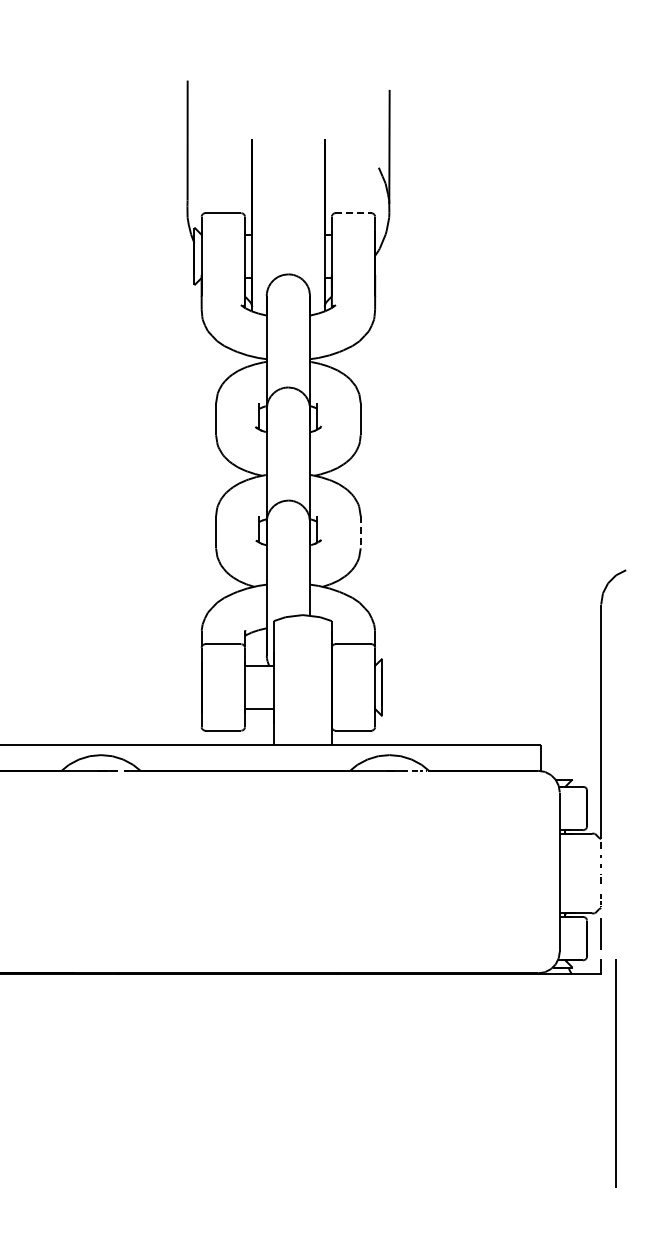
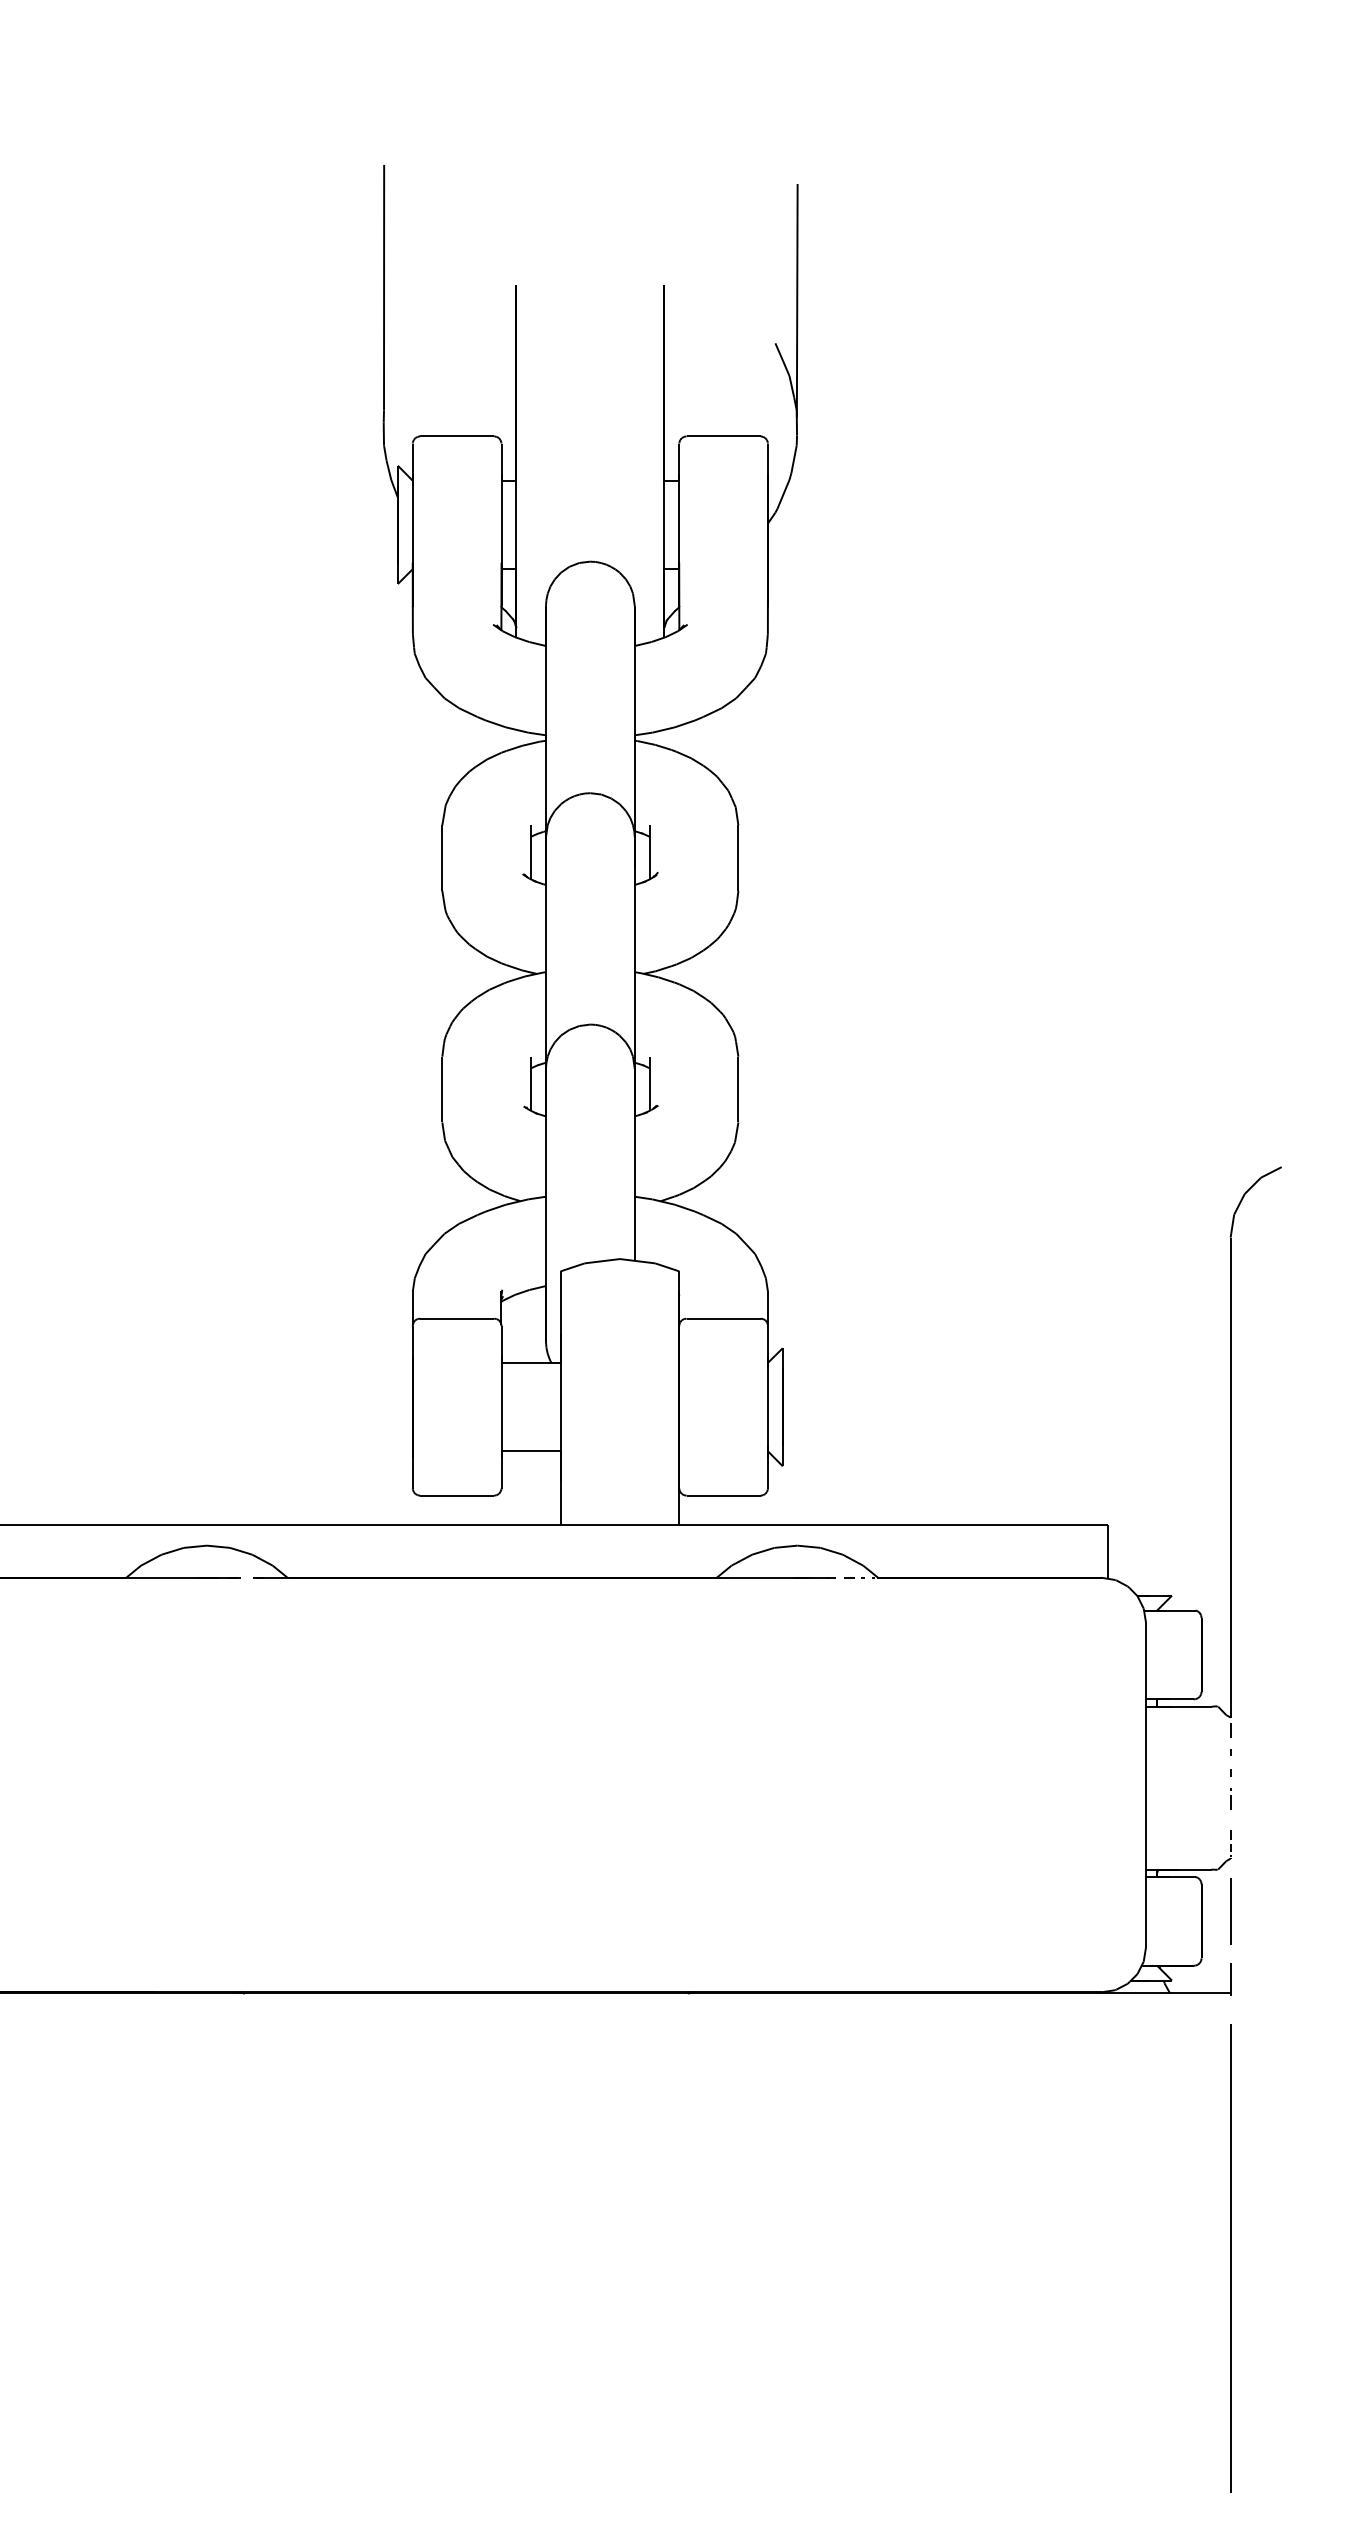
line: (353, 213) -> (723, 437), dashed -> solid
line: (360, 532) -> (737, 1089), dashed -> solid
line: (615, 1073) -> (1229, 2258), moved

